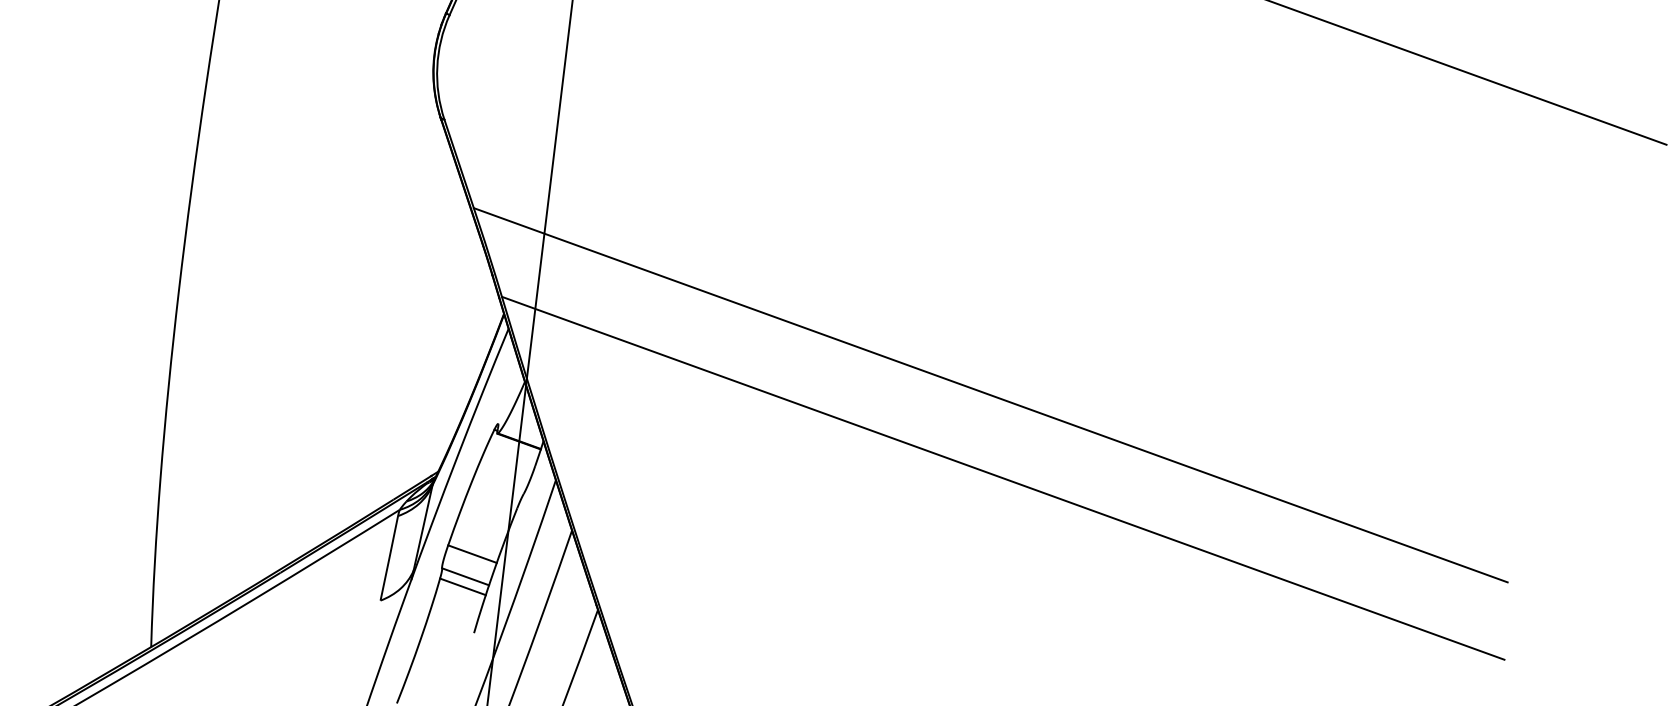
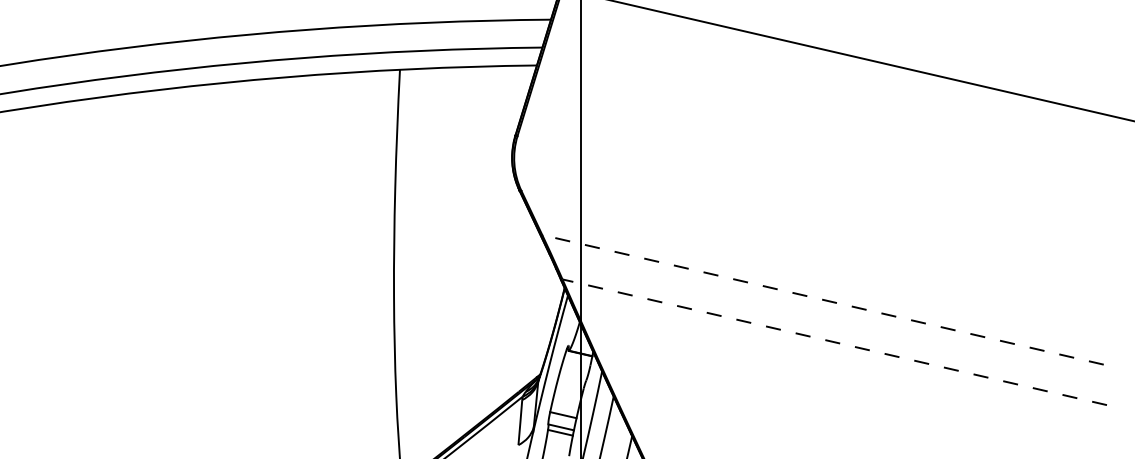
line: (989, 394) -> (822, 299), solid -> dashed
line: (1002, 478) -> (834, 342), solid -> dashed

